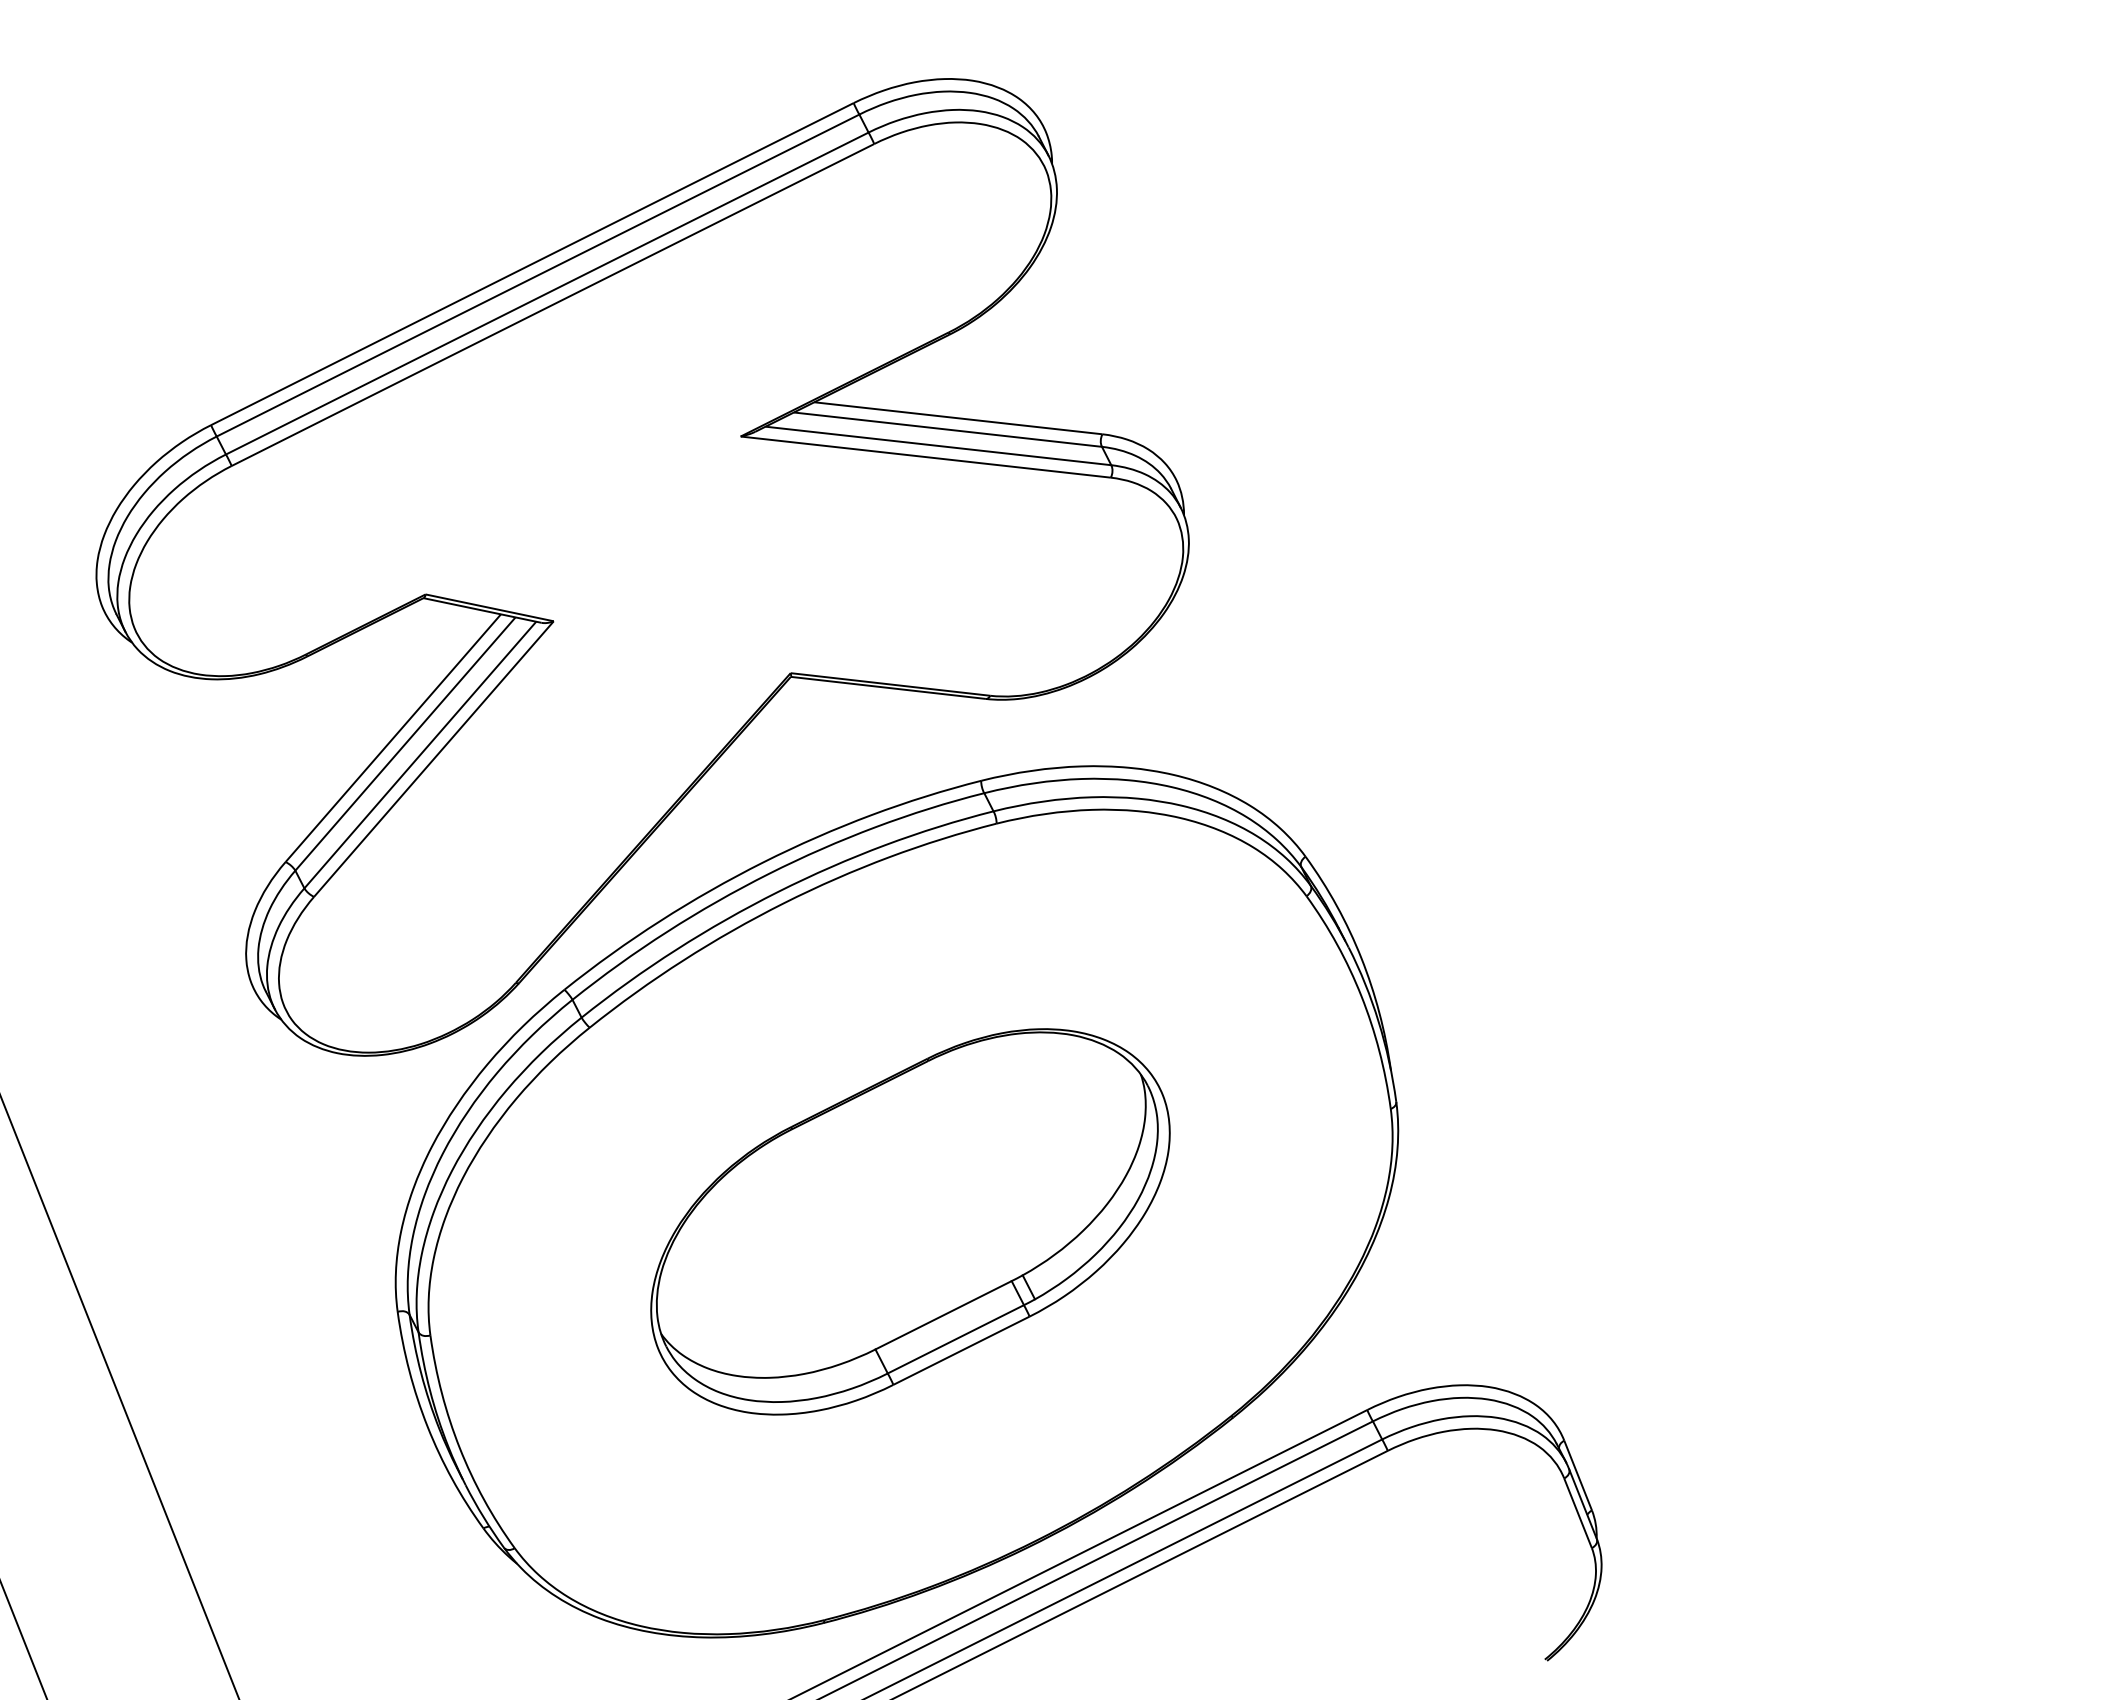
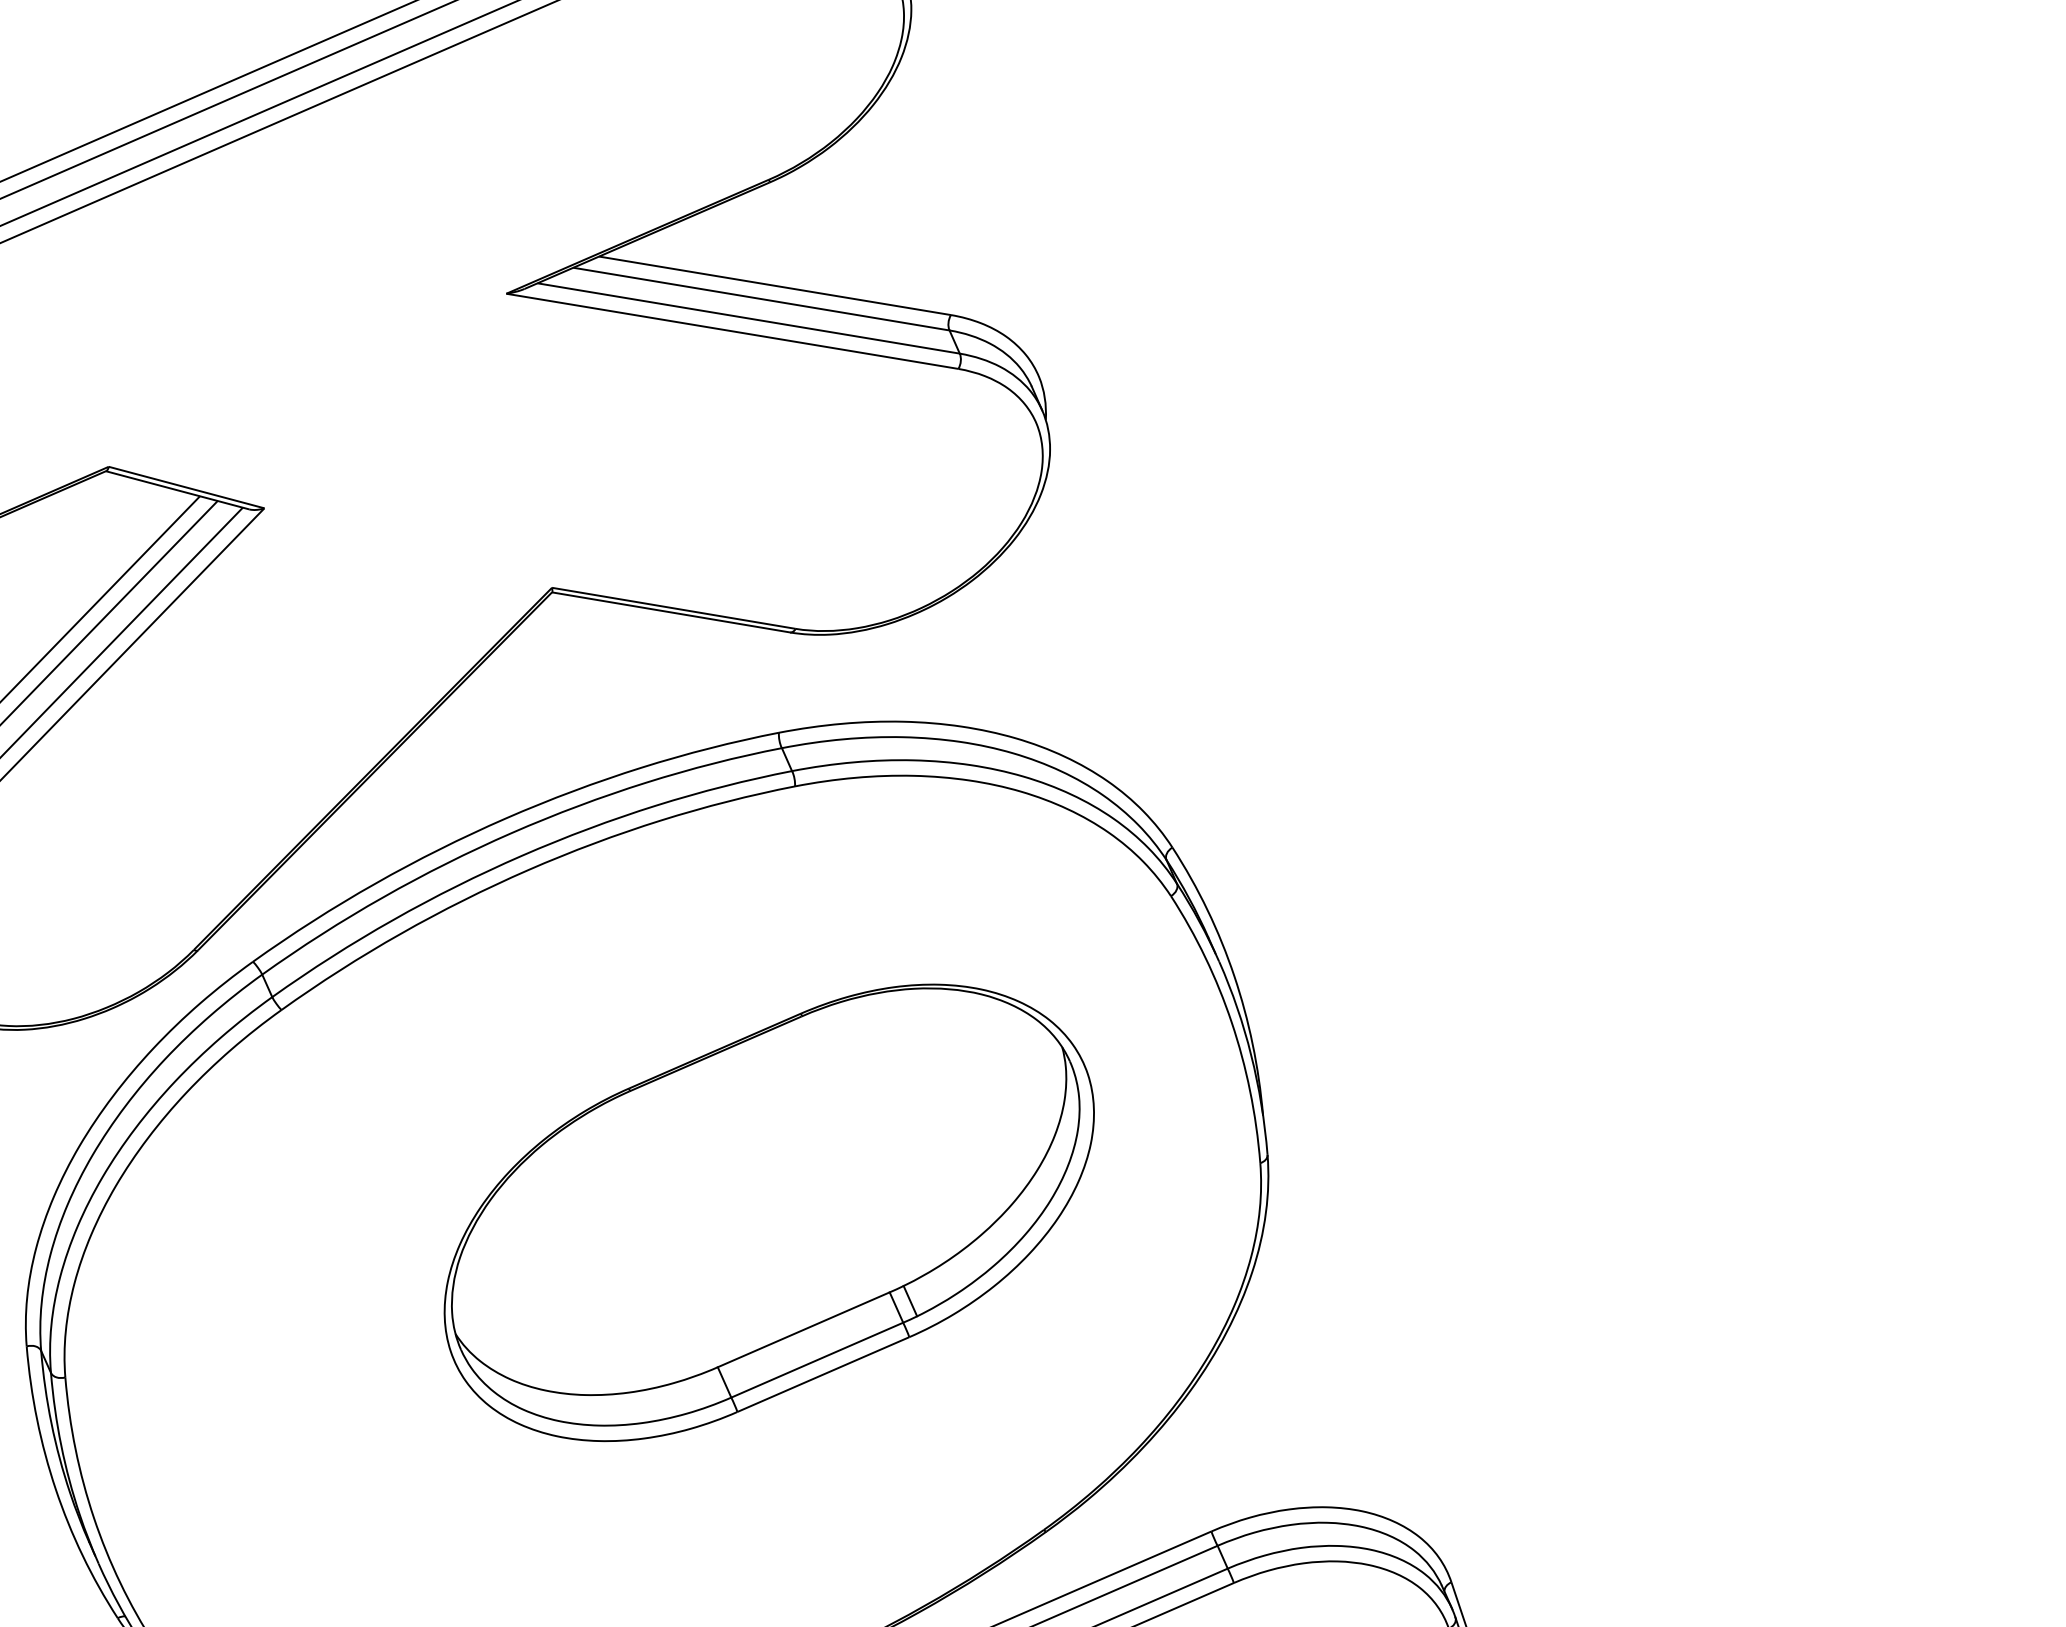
part: (910, 1221) -> (769, 1212), moved

